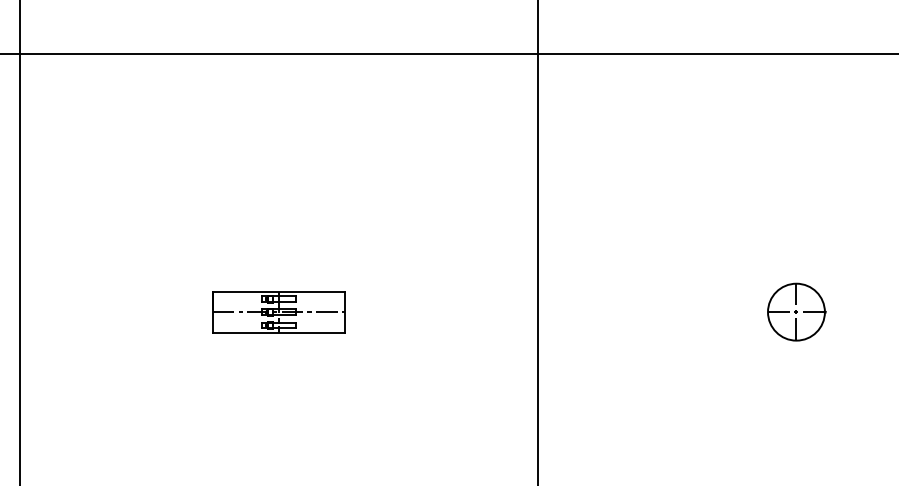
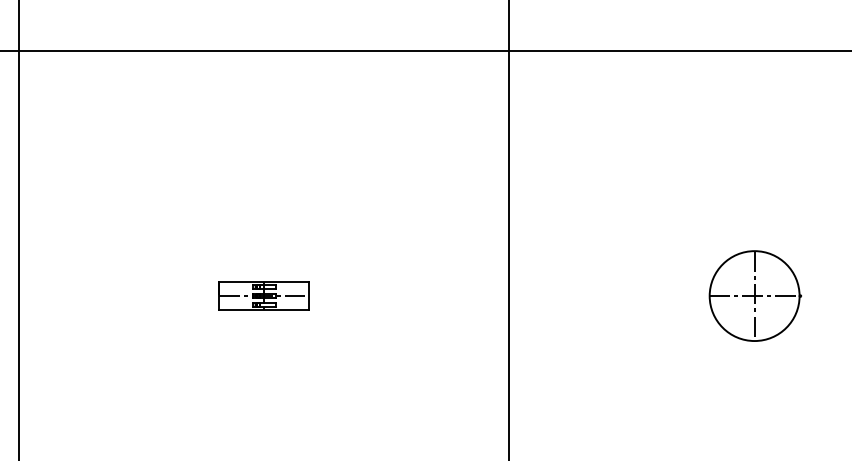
part: (278, 311) -> (263, 295), size x0.71
part: (796, 311) -> (754, 295), size x1.67

